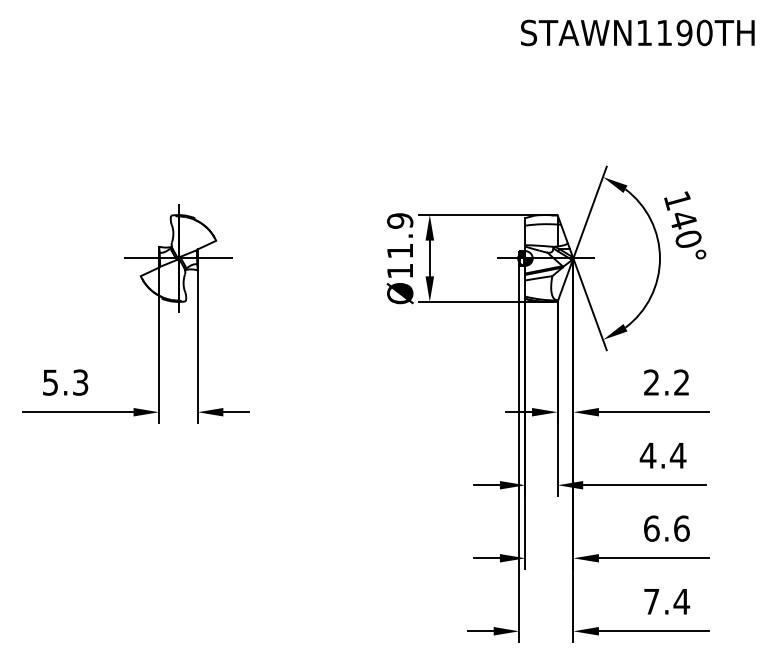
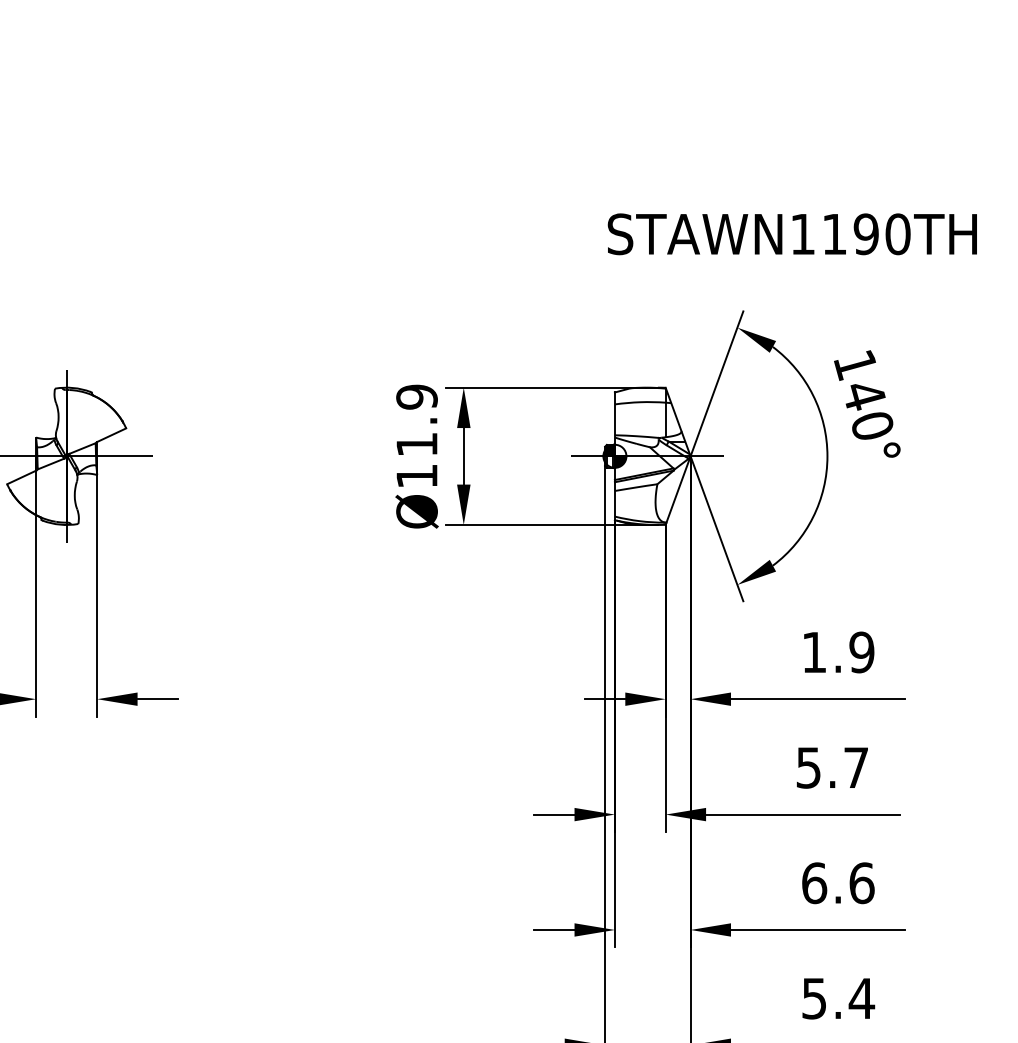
text: (637, 32) -> (791, 233), moved
text: (666, 382) -> (837, 652), 2.2 -> 1.9
text: (662, 455) -> (831, 767), 4.4 -> 5.7
text: (651, 601) -> (814, 998), 7.4 -> 5.4

